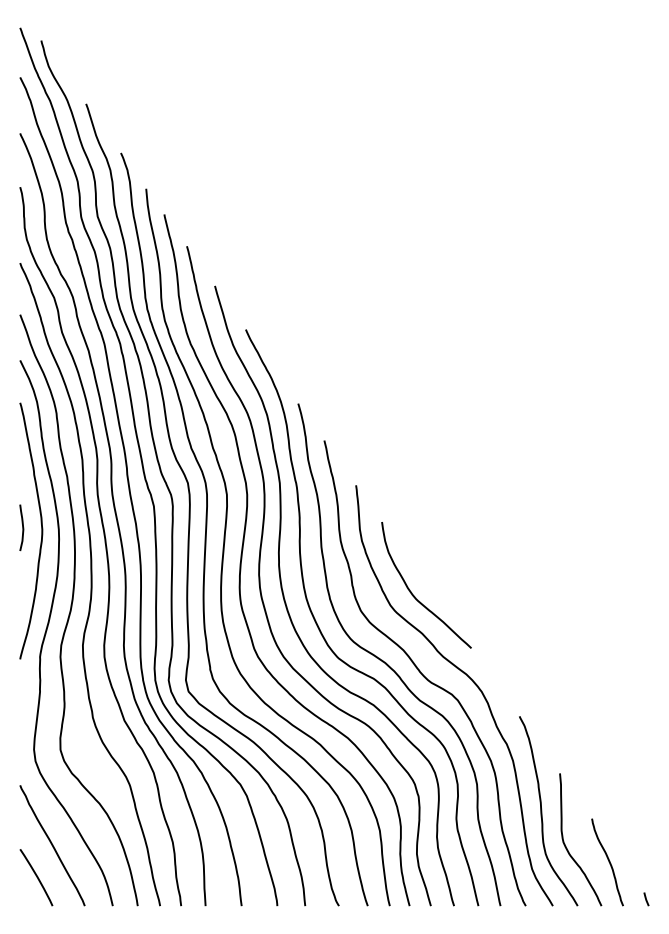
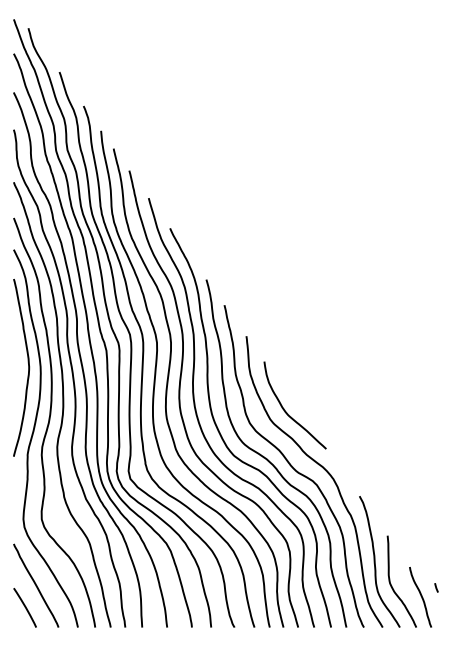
line: (21, 526) -> (14, 364), removed
line: (646, 898) -> (436, 587), moved

